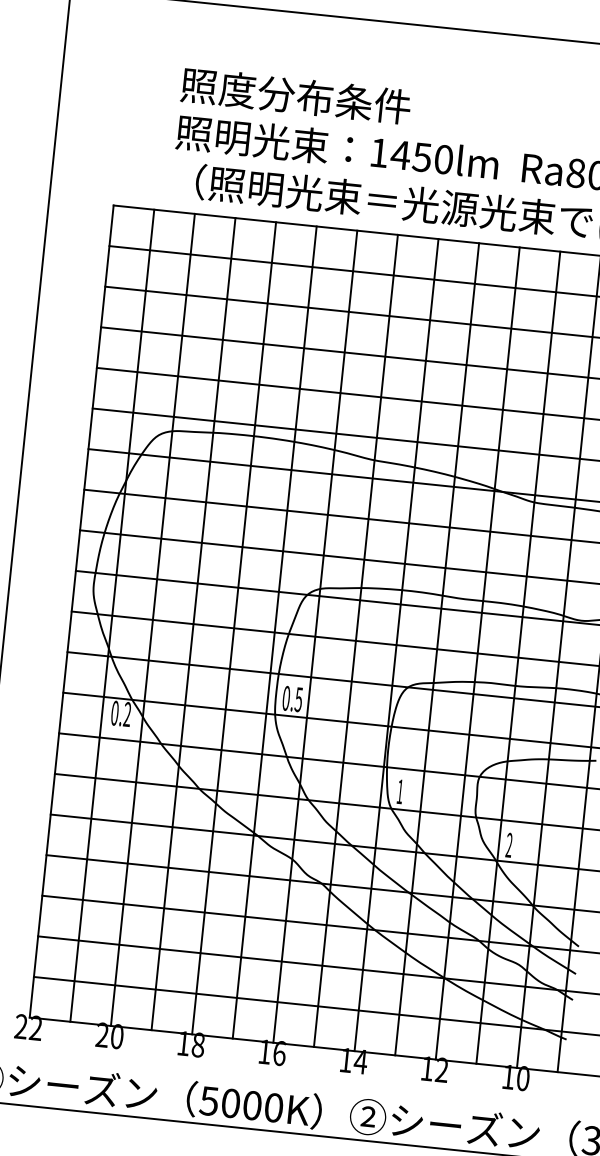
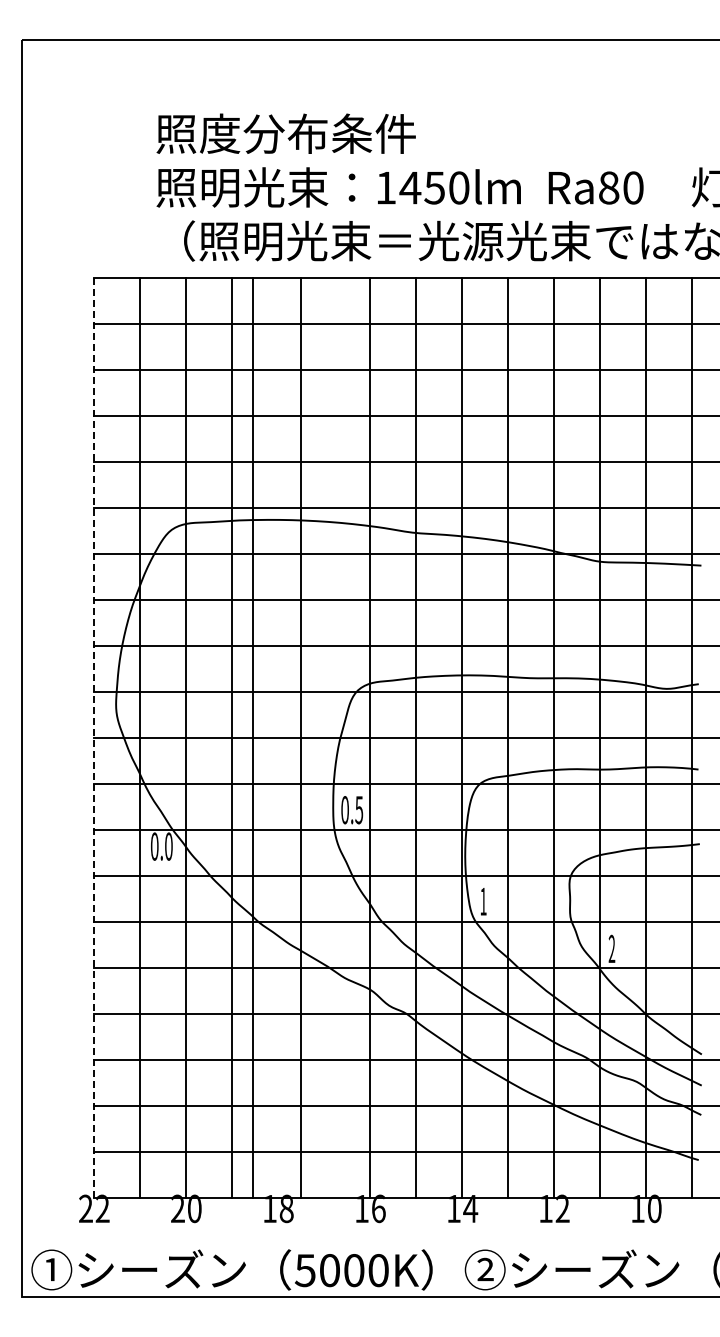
line: (71, 611) -> (94, 737), solid -> dashed
line: (234, 628) -> (253, 737), moved
line: (274, 632) -> (301, 737), moved
text: (127, 714) -> (168, 846), 0.2 -> 0.0

